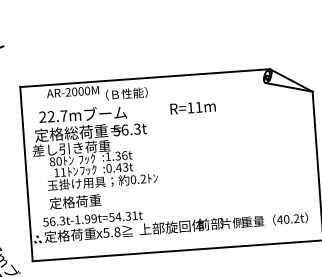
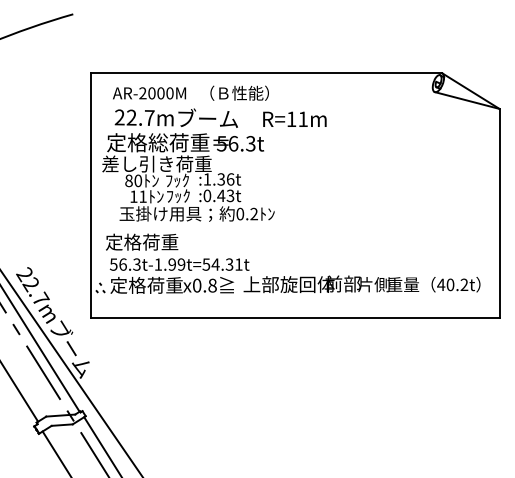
text: (72, 92) -> (149, 93), moved
text: (192, 107) -> (294, 118), moved
text: (75, 201) -> (142, 241), moved
text: (105, 232) -> (196, 285), x5.8 -> x0.8

